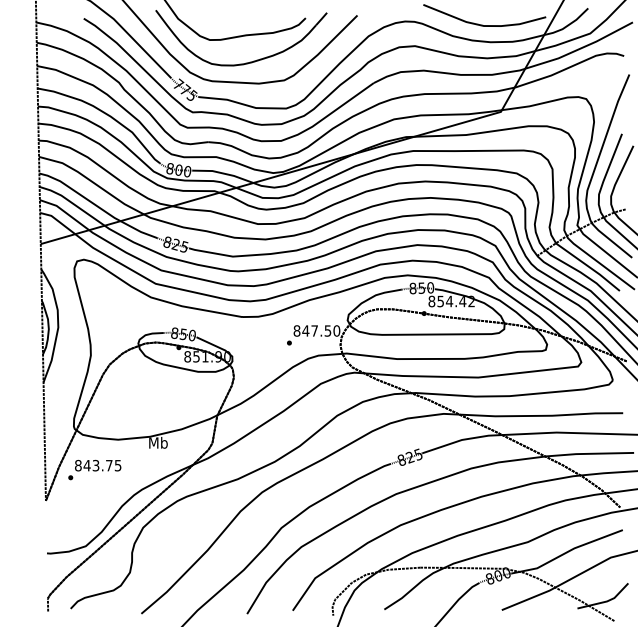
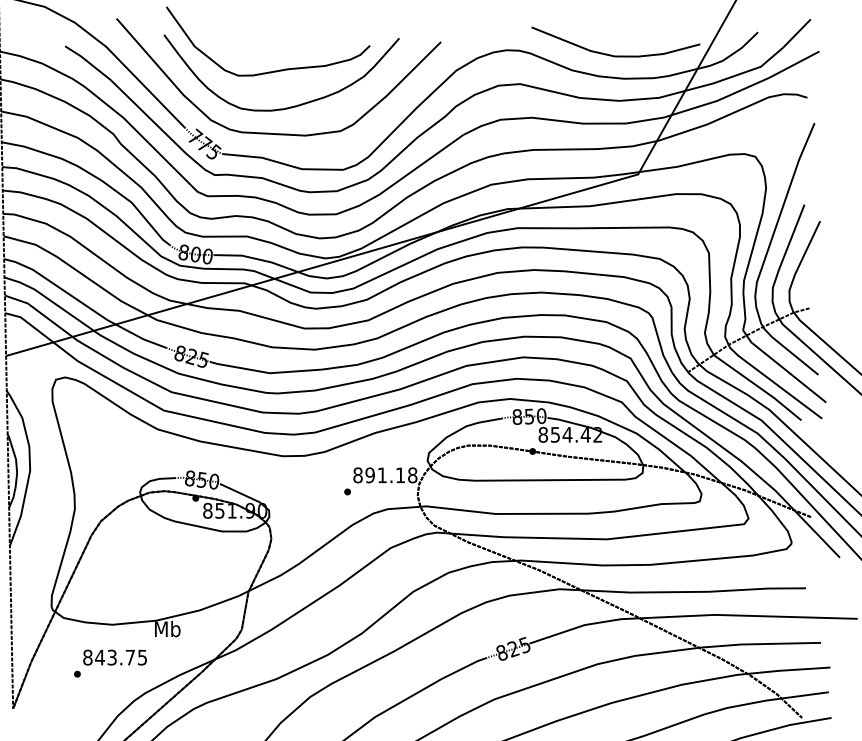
text: (321, 330) -> (391, 474), 847.50 -> 891.18
text: (94, 469) -> (110, 662), moved

